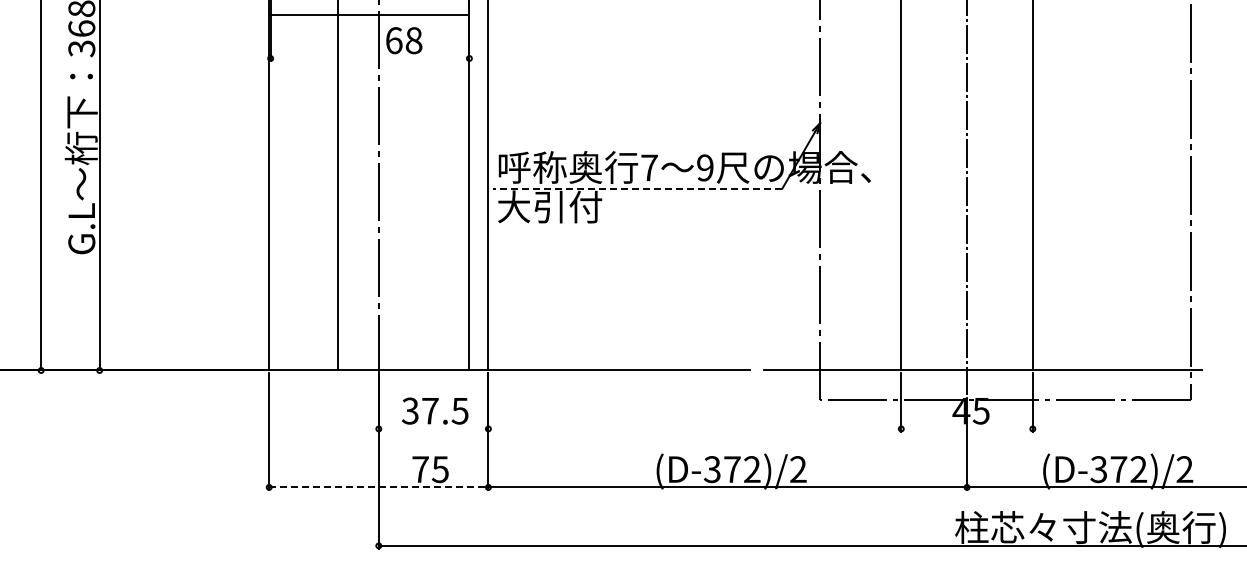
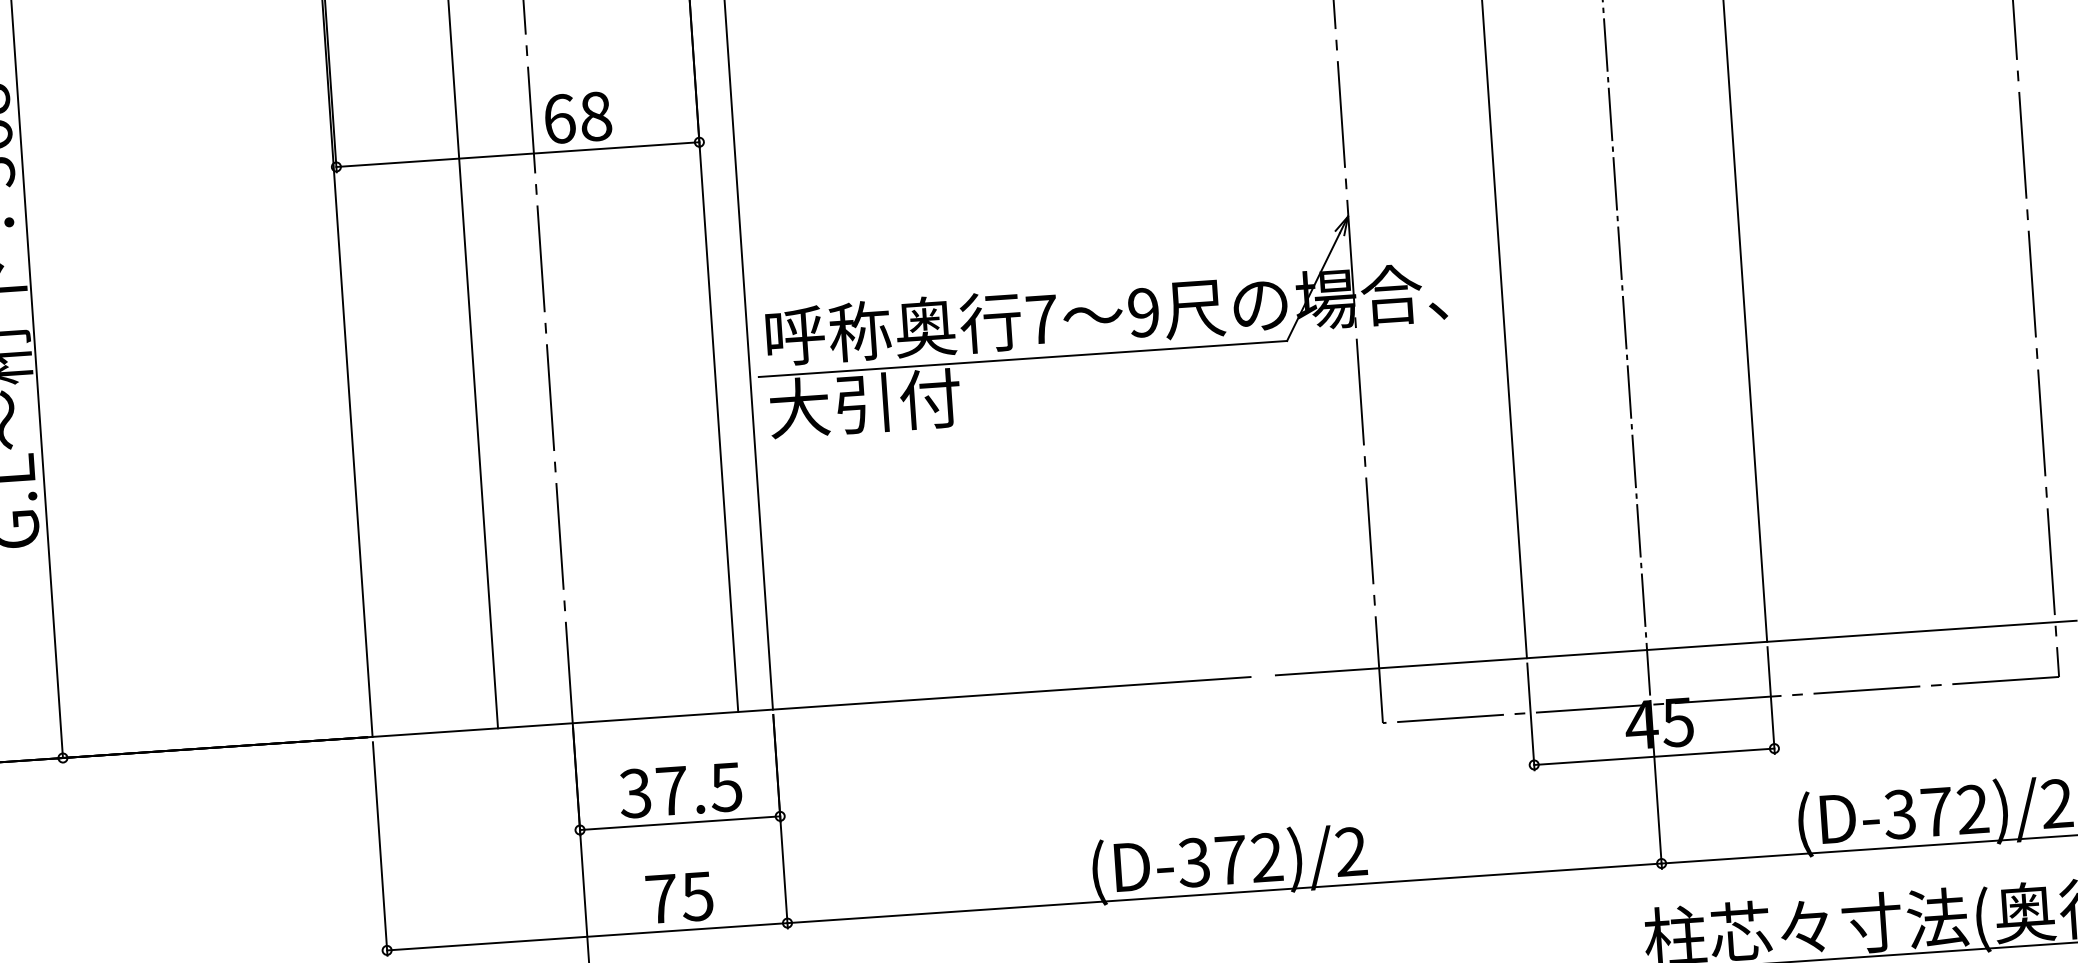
line: (369, 14) -> (516, 154), moved
line: (637, 188) -> (1022, 358), dashed -> solid
line: (433, 428) -> (679, 822), added
line: (966, 428) -> (1653, 756), added
line: (378, 487) -> (586, 936), dashed -> solid

